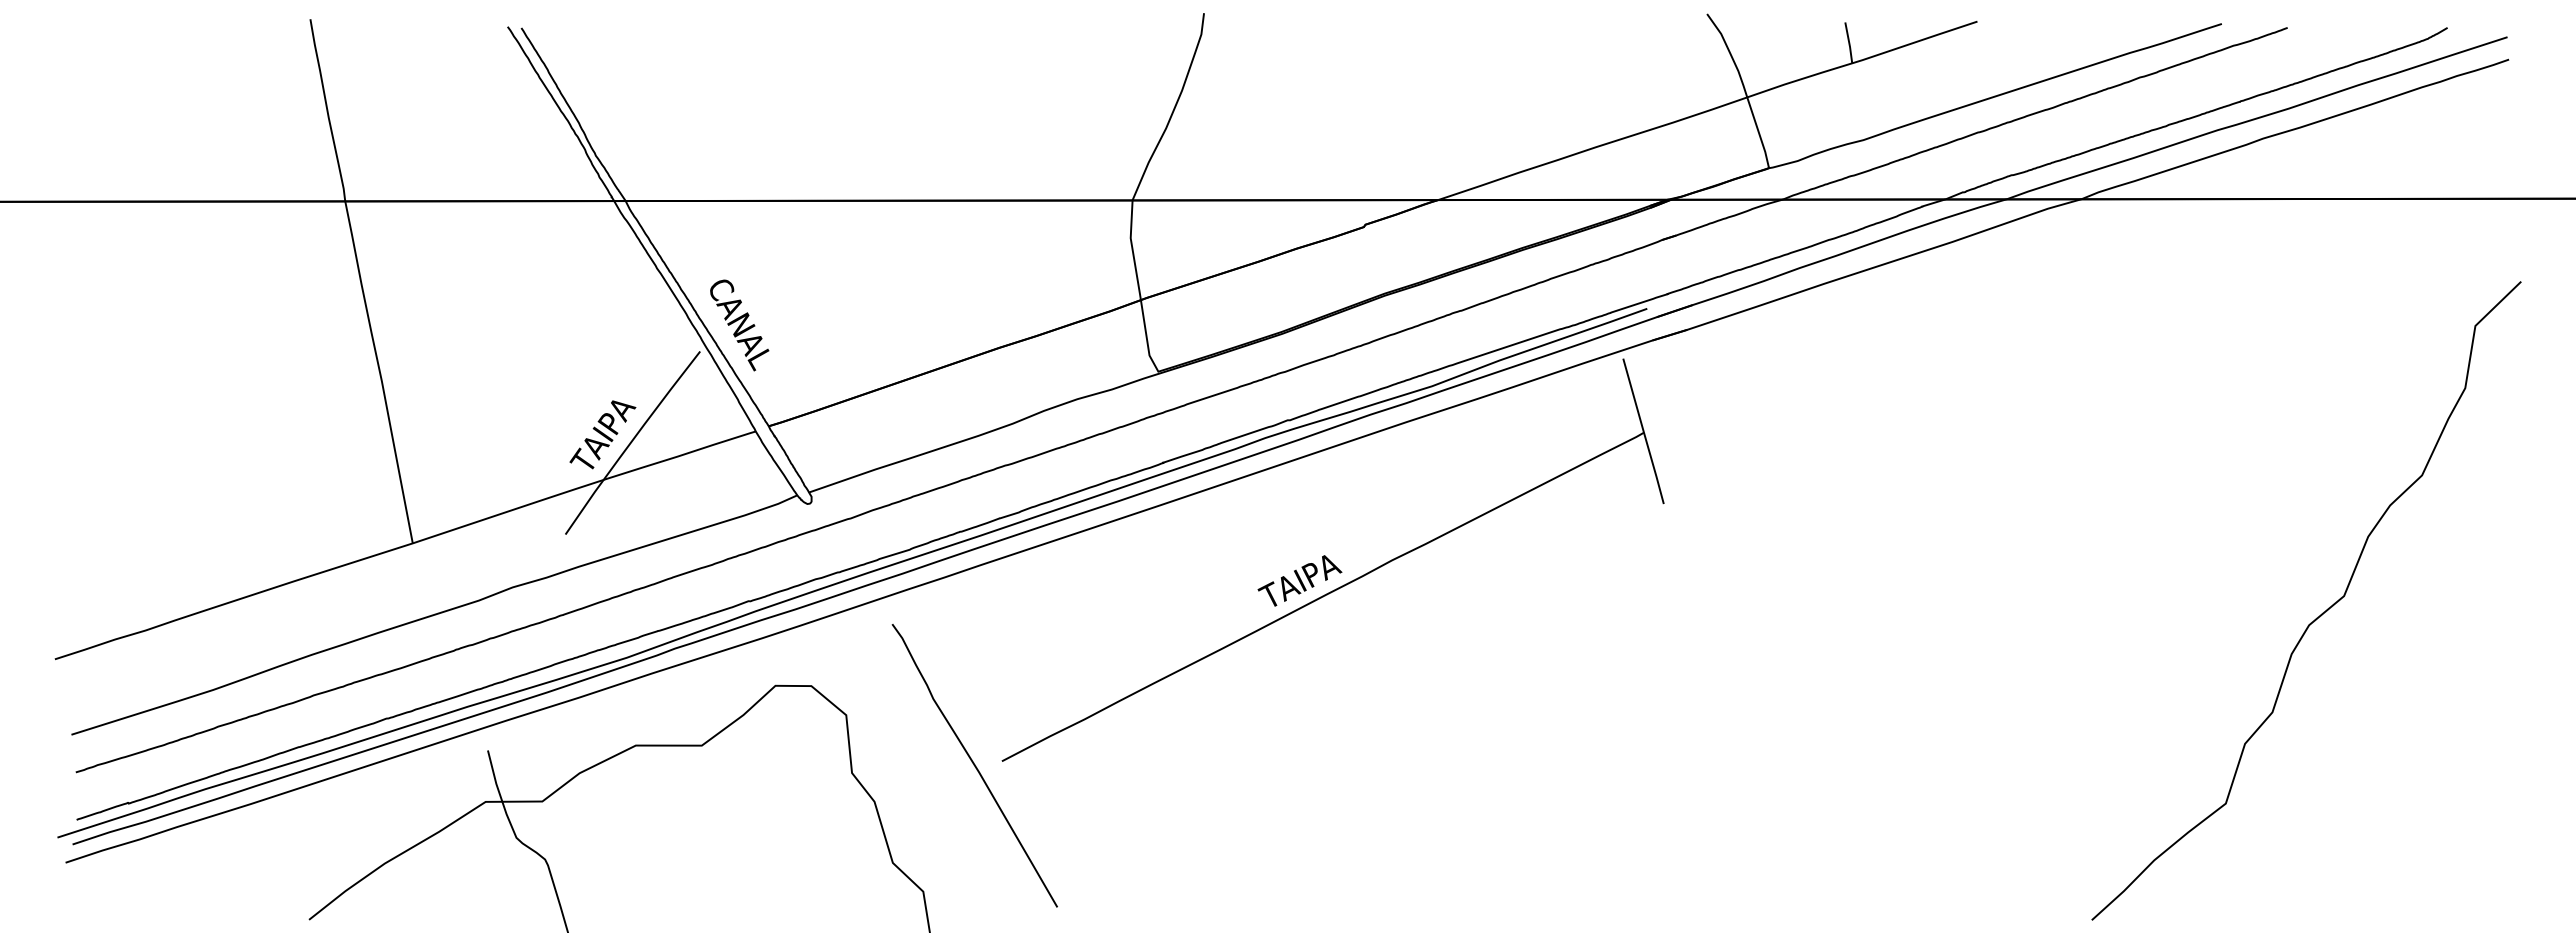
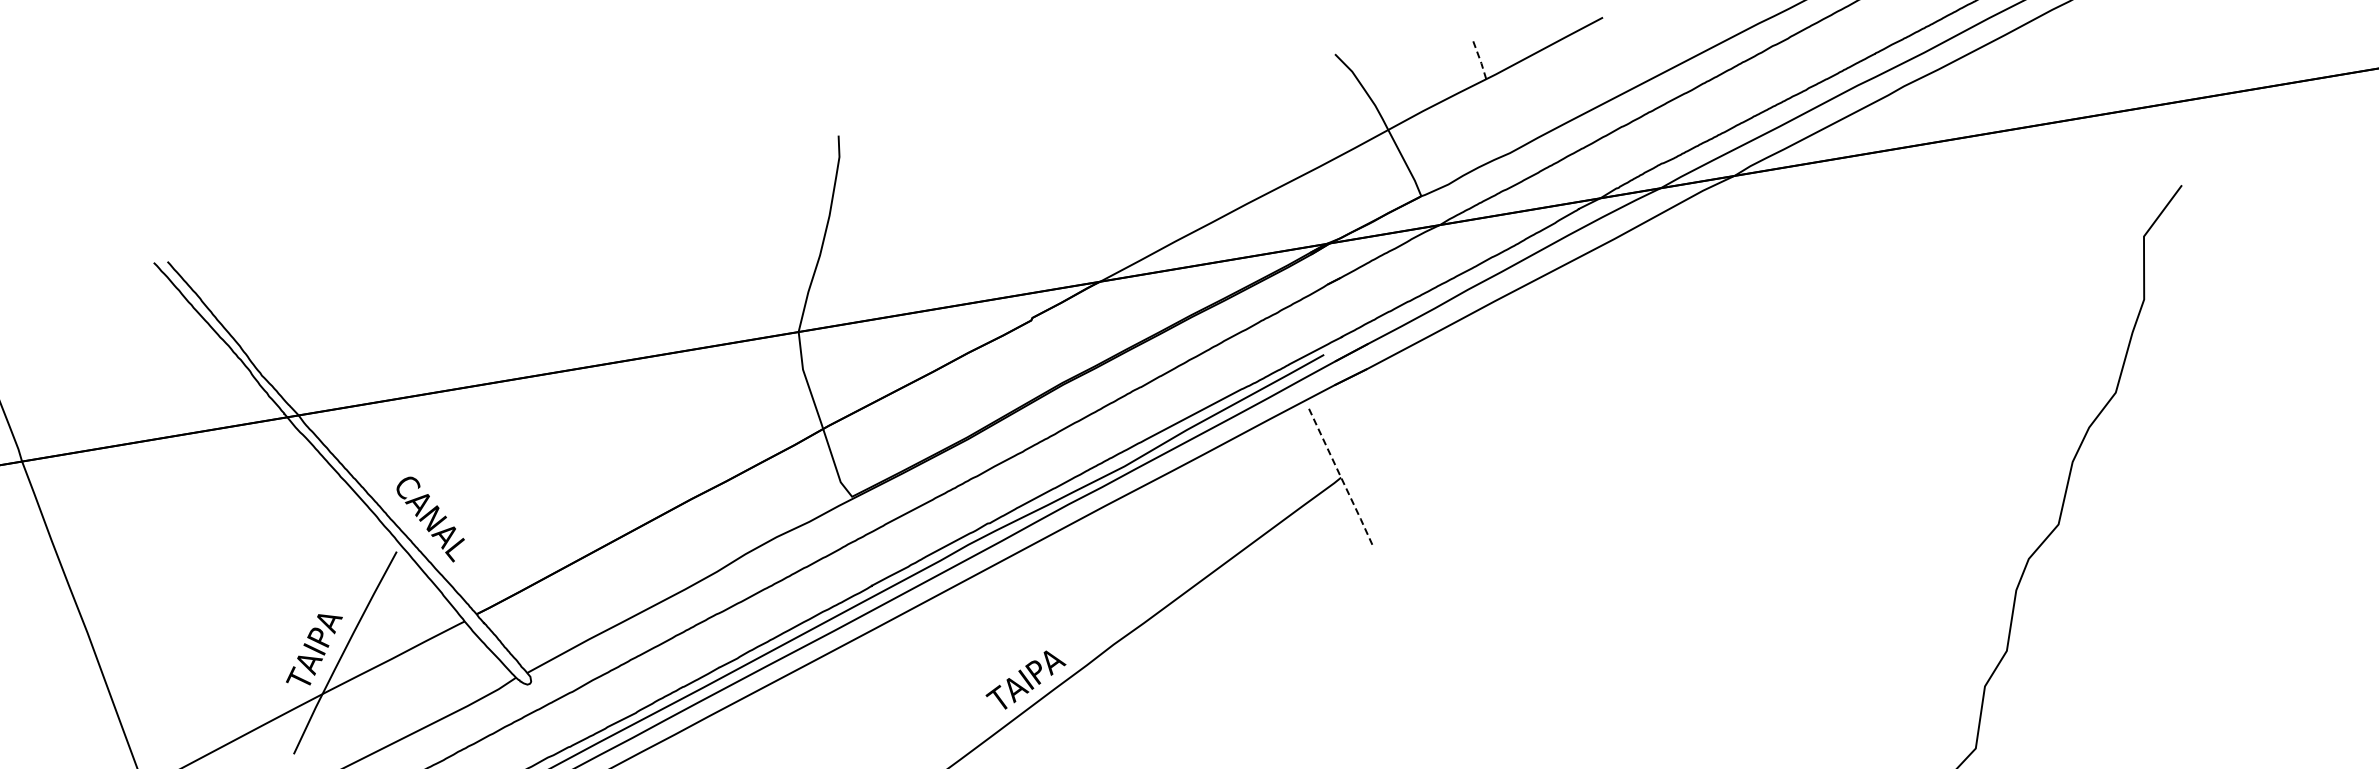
line: (1849, 43) -> (1480, 60), solid -> dashed
line: (1643, 432) -> (1340, 477), solid -> dashed

